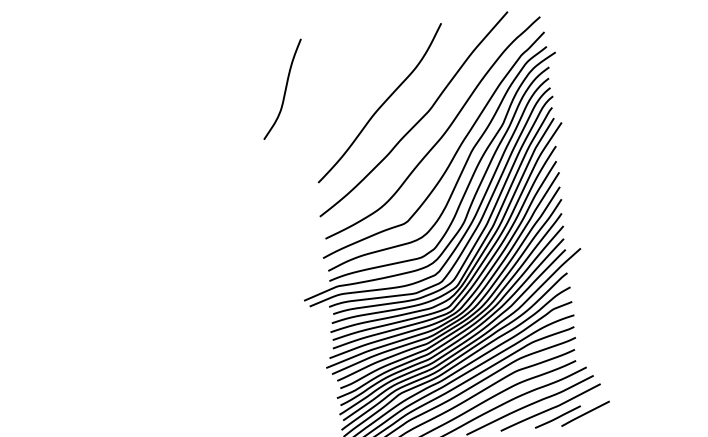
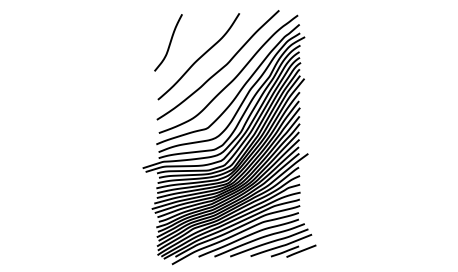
curve: (284, 88) -> (169, 42), moved

